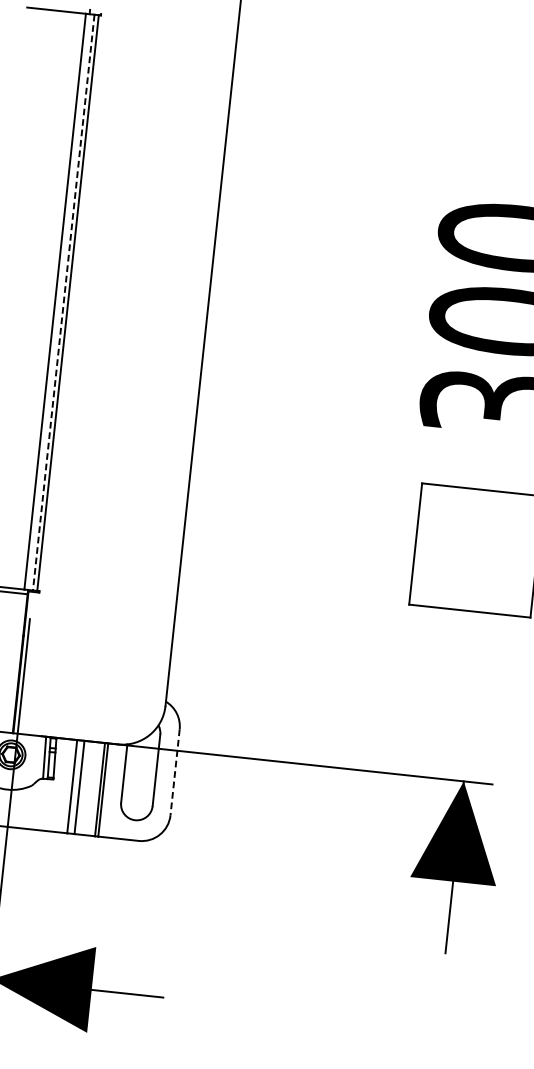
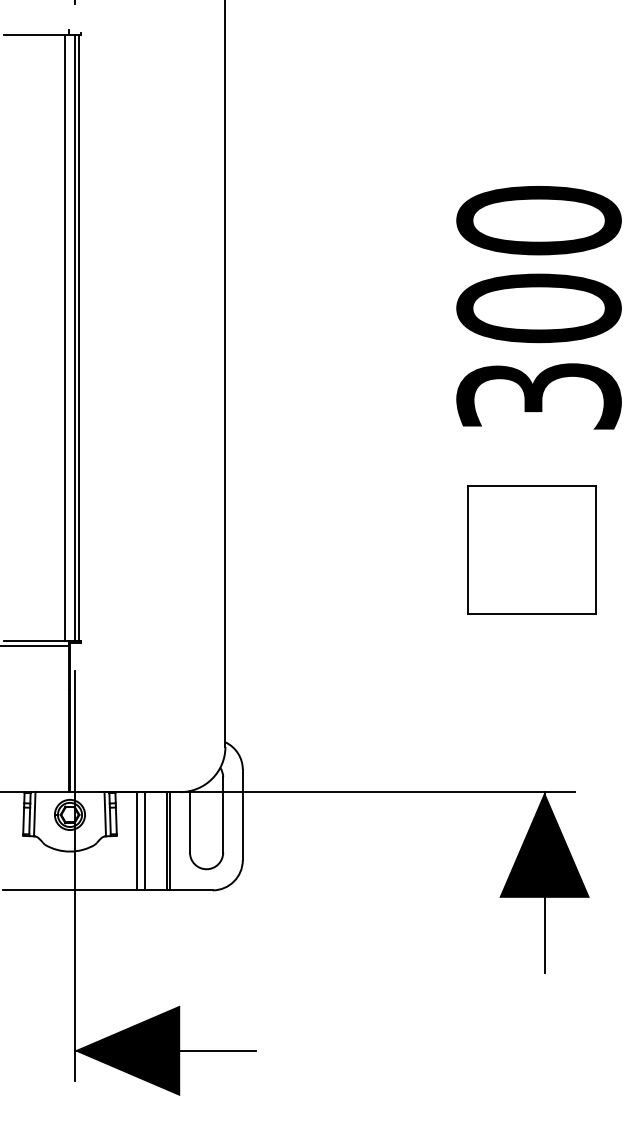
line: (63, 303) -> (74, 338), dashed -> solid
line: (174, 772) -> (242, 815), dashed -> solid

